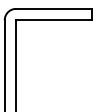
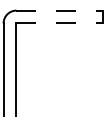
line: (53, 8) -> (59, 10), solid -> dashed
line: (53, 20) -> (59, 23), solid -> dashed

